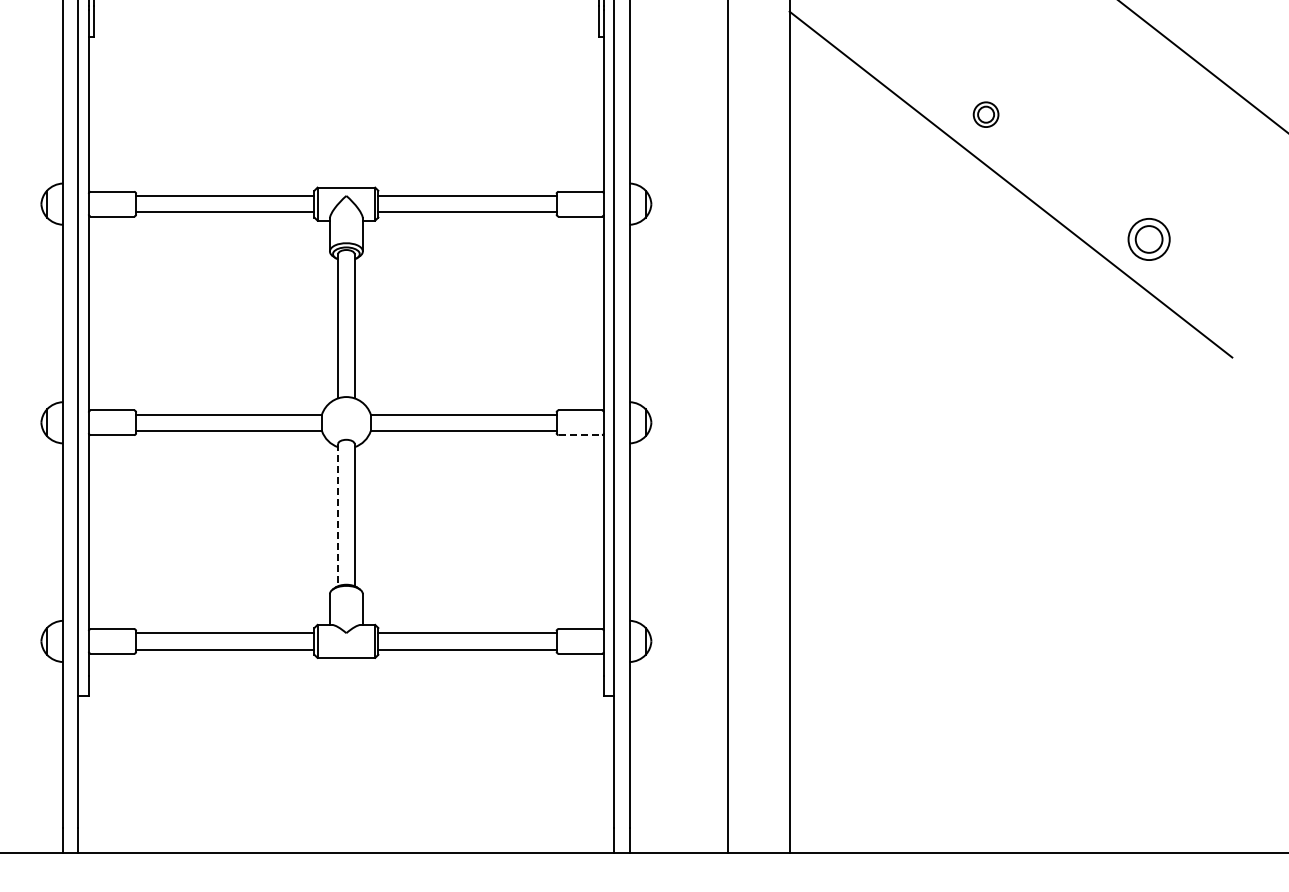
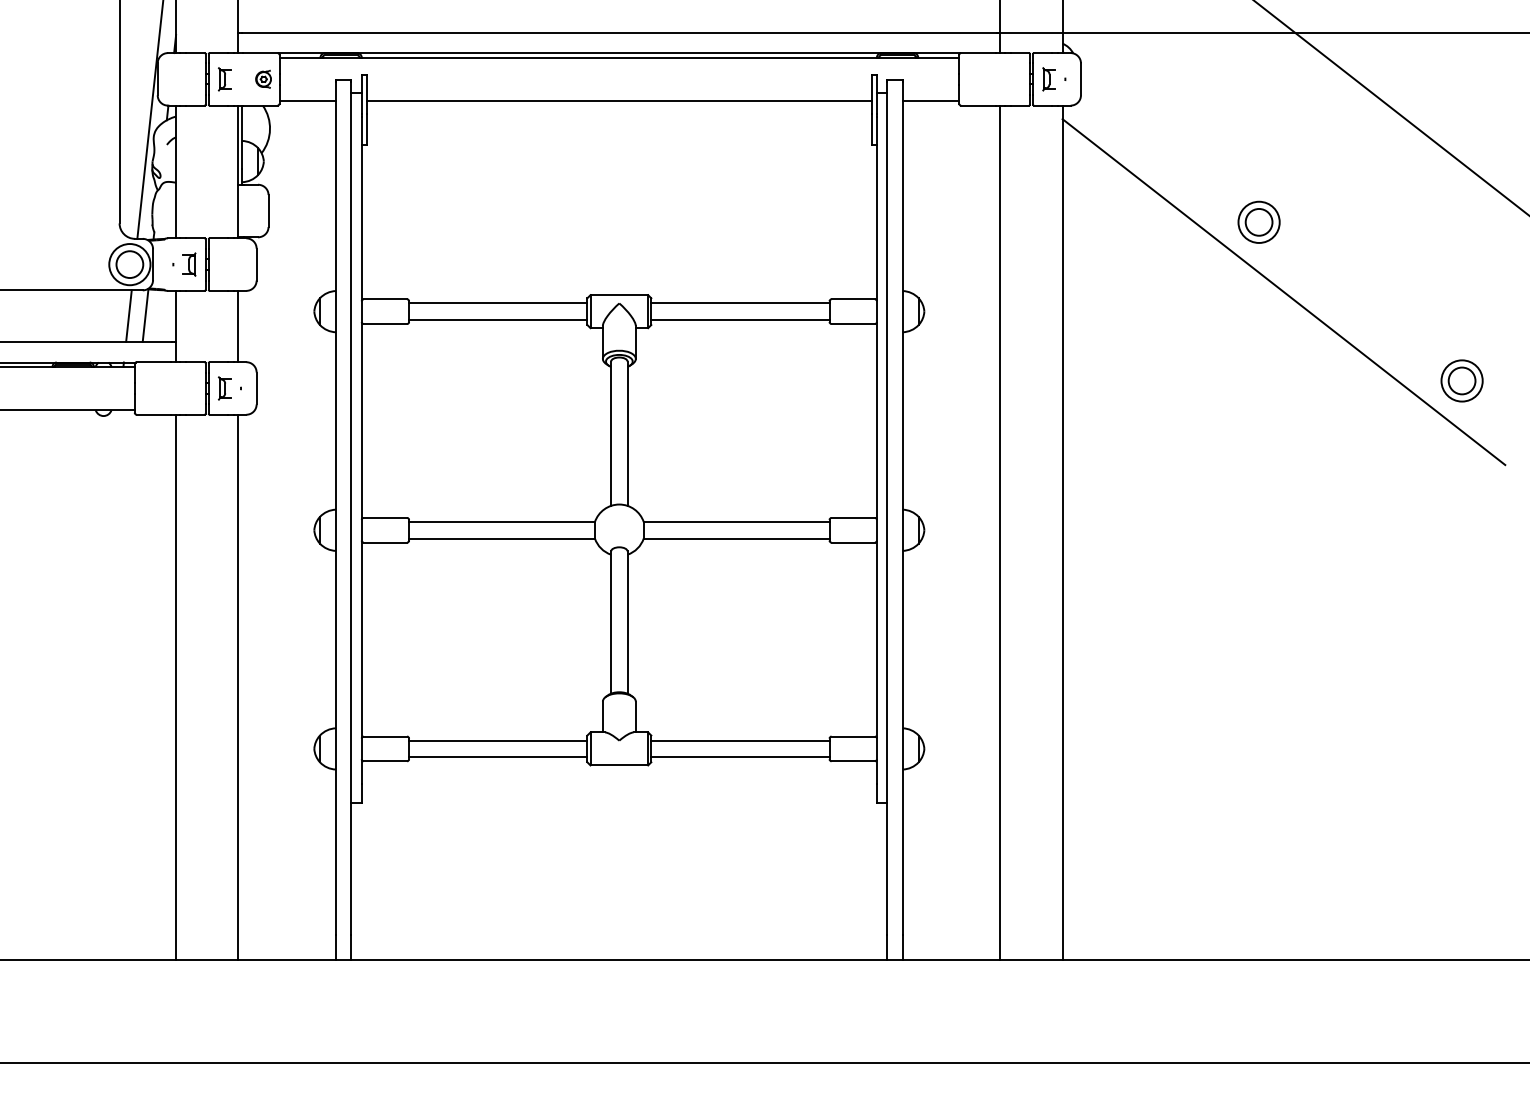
part: (985, 114) -> (1258, 221), size x1.67
part: (1148, 239) -> (1461, 380), moved
line: (580, 435) -> (853, 542), dashed -> solid
line: (338, 516) -> (611, 623), dashed -> solid

